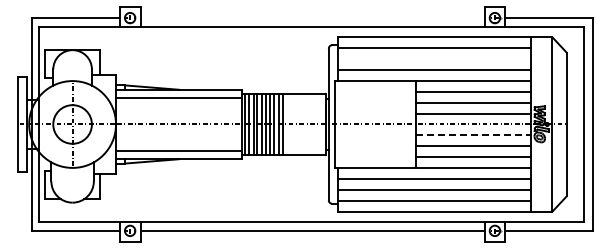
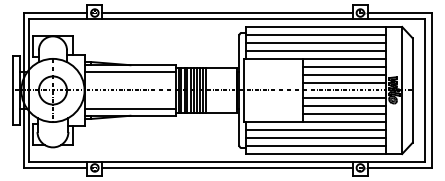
line: (312, 18) -> (227, 13), added
line: (434, 59) -> (316, 43), added
line: (473, 135) -> (344, 98), dashed -> solid

